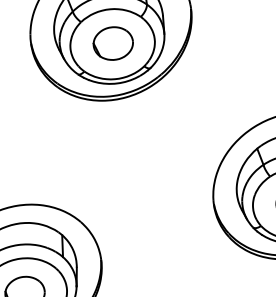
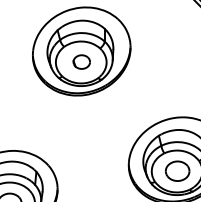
part: (112, 42) -> (81, 61), size x0.7

